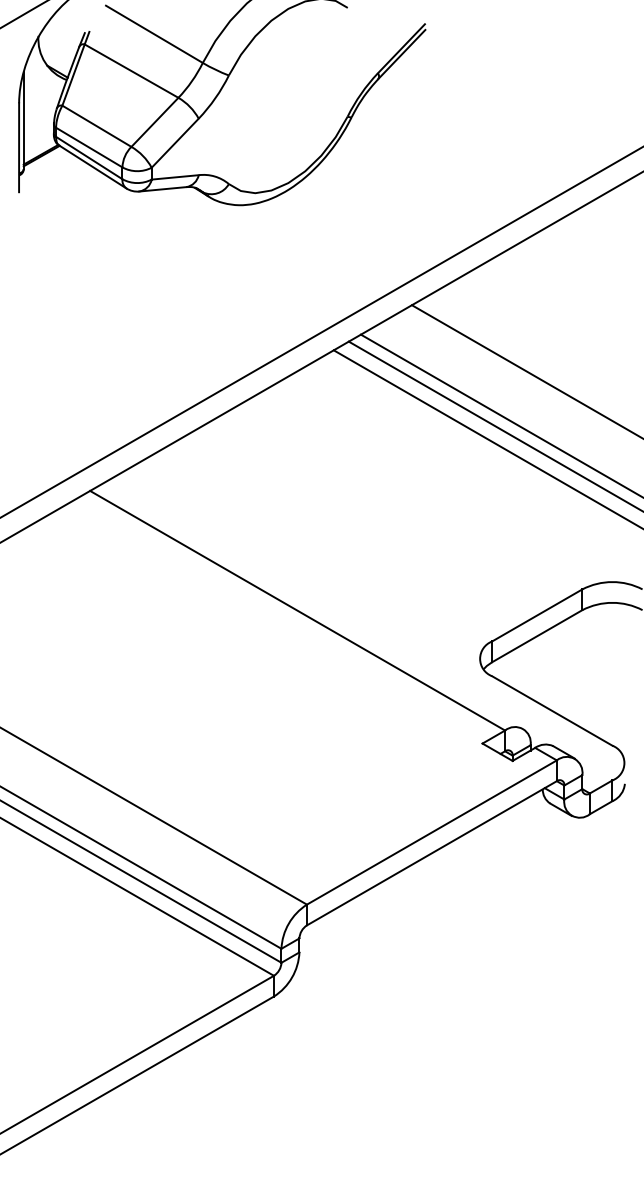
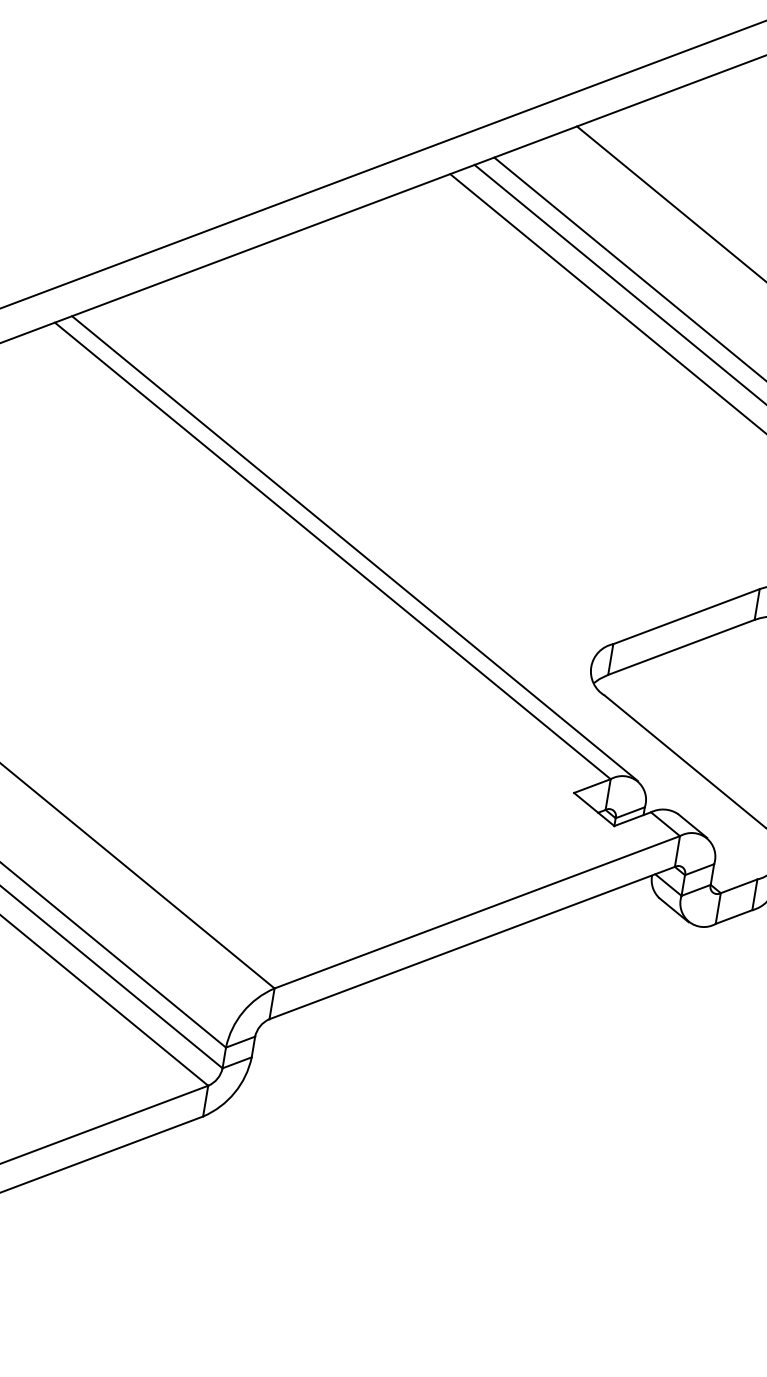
line: (311, 606) -> (354, 548), added

